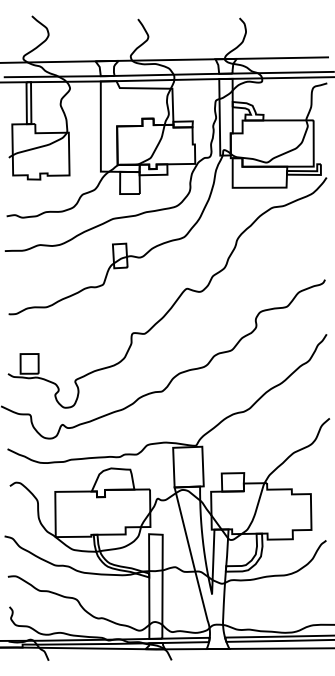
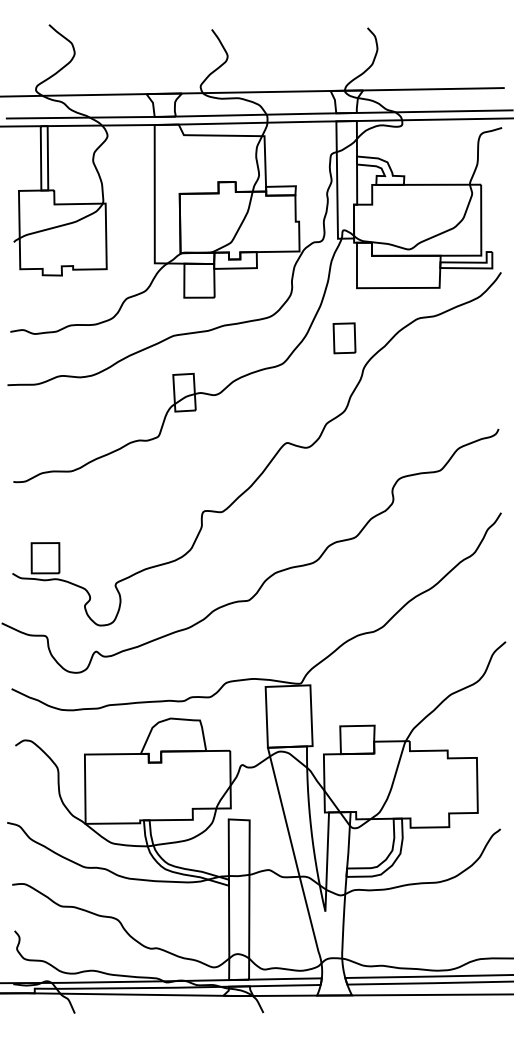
part: (224, 220) -> (344, 338), added

